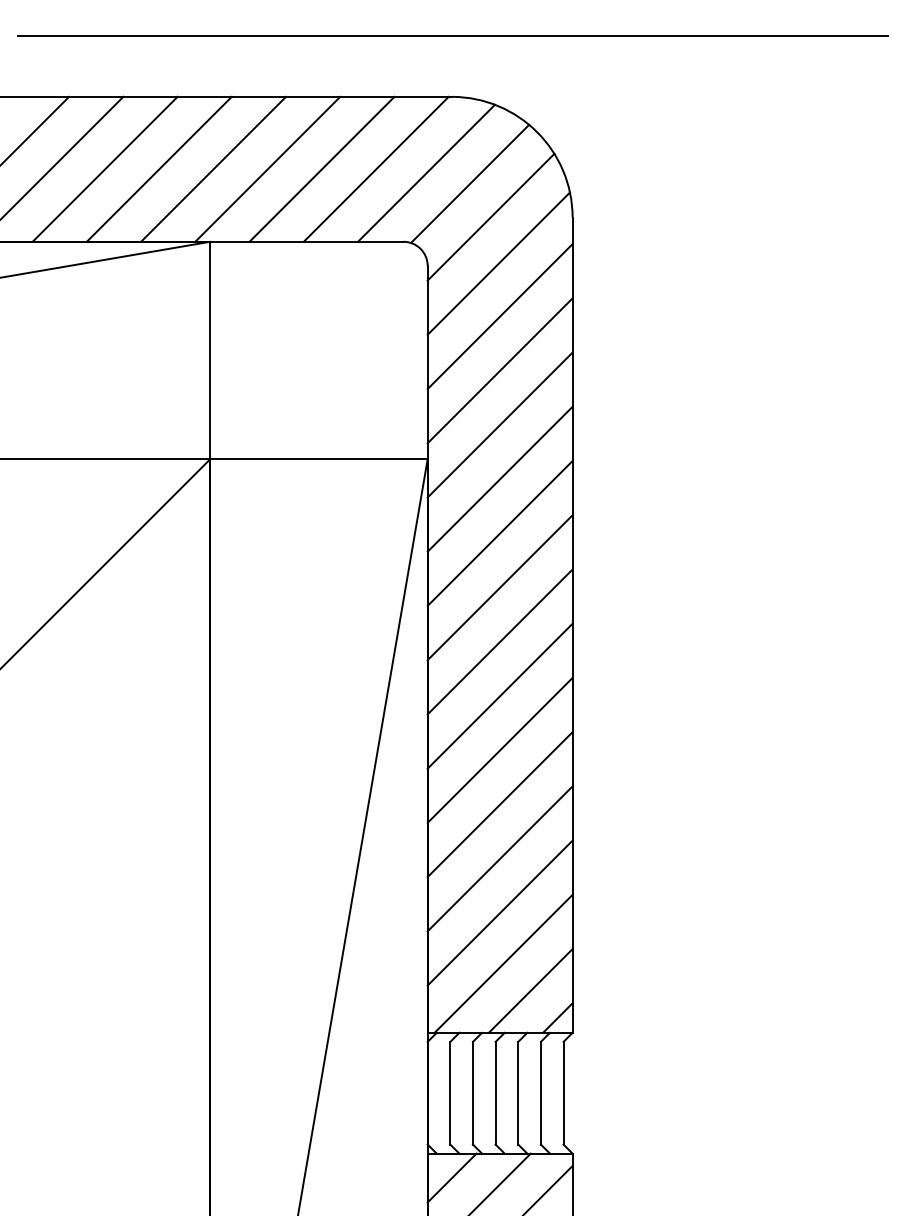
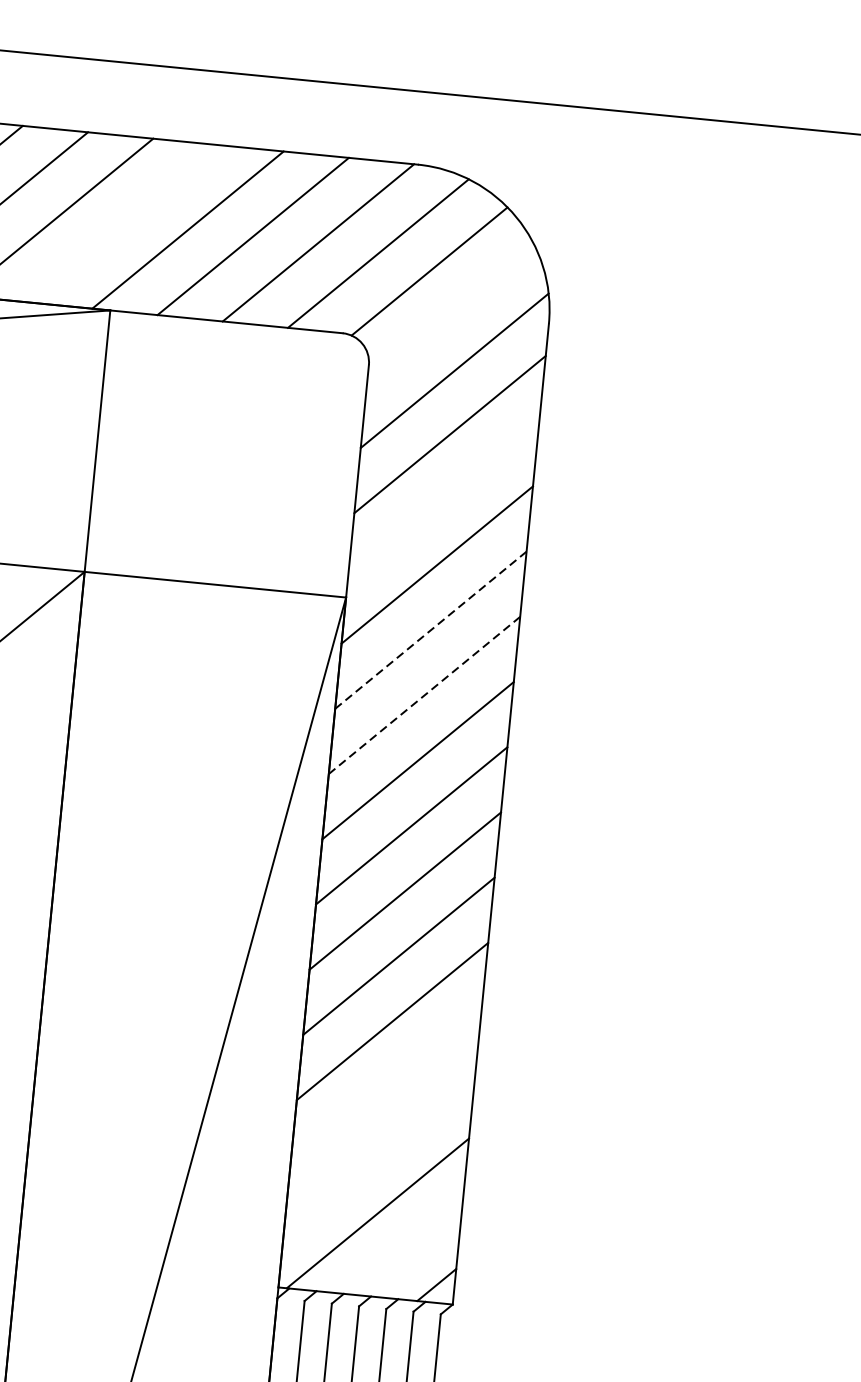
line: (213, 168) -> (122, 222), removed
line: (490, 216) -> (450, 313), removed
line: (499, 370) -> (442, 499), removed
line: (500, 478) -> (431, 629), solid -> dashed
line: (500, 533) -> (424, 695), solid -> dashed
line: (499, 858) -> (385, 1086), removed
line: (499, 912) -> (379, 1151), removed
line: (530, 990) -> (407, 1248), removed

